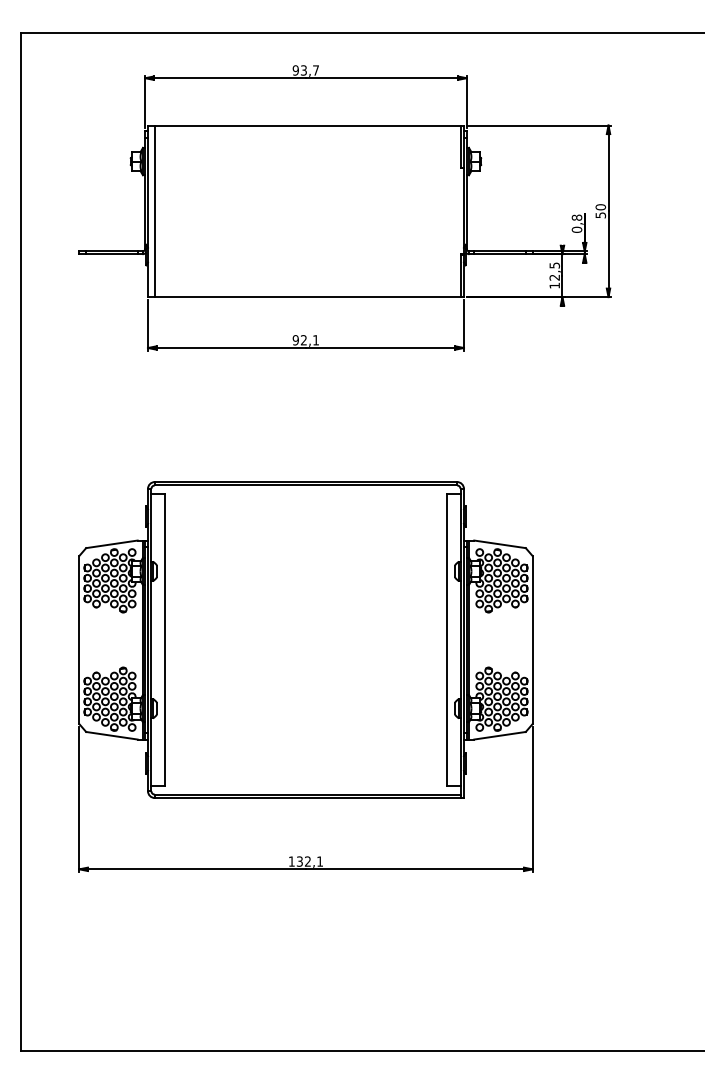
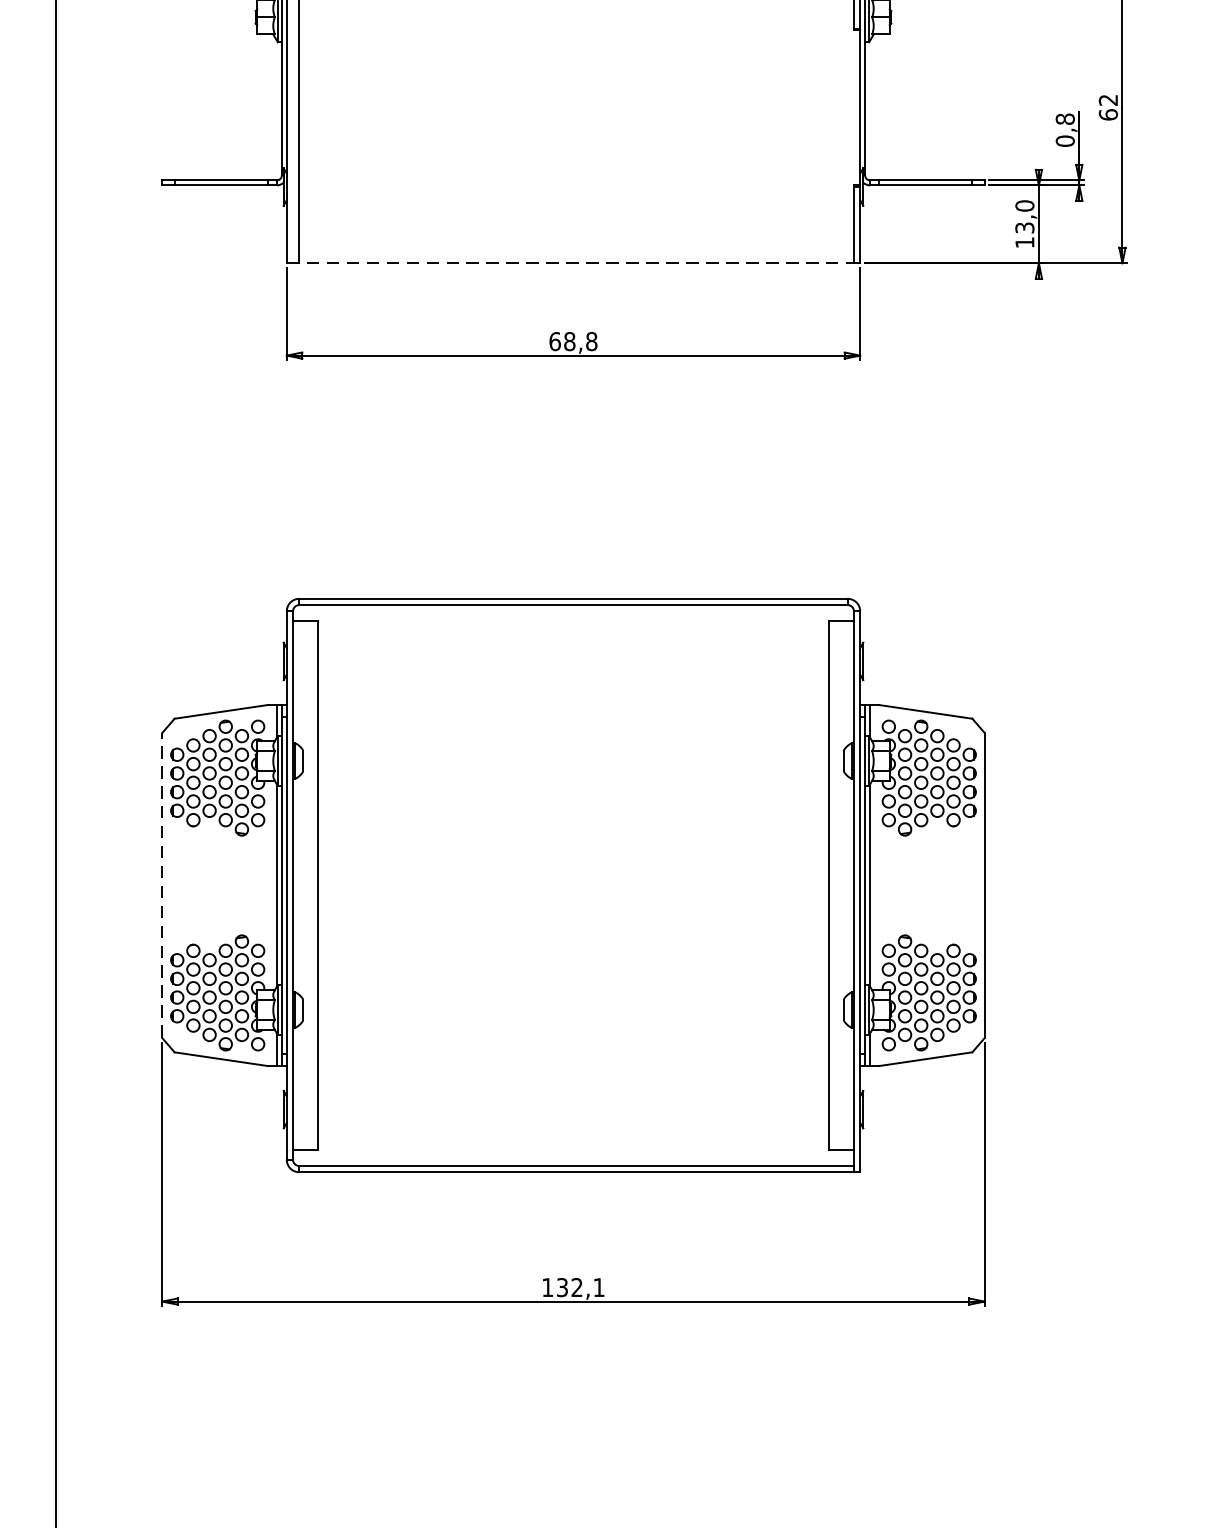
text: (600, 211) -> (1107, 107), 50 -> 62
text: (554, 271) -> (1024, 216), 12,5 -> 13,0
line: (304, 297) -> (570, 263), solid -> dashed
text: (305, 340) -> (572, 341), 92,1 -> 68,8
line: (79, 639) -> (162, 884), solid -> dashed

